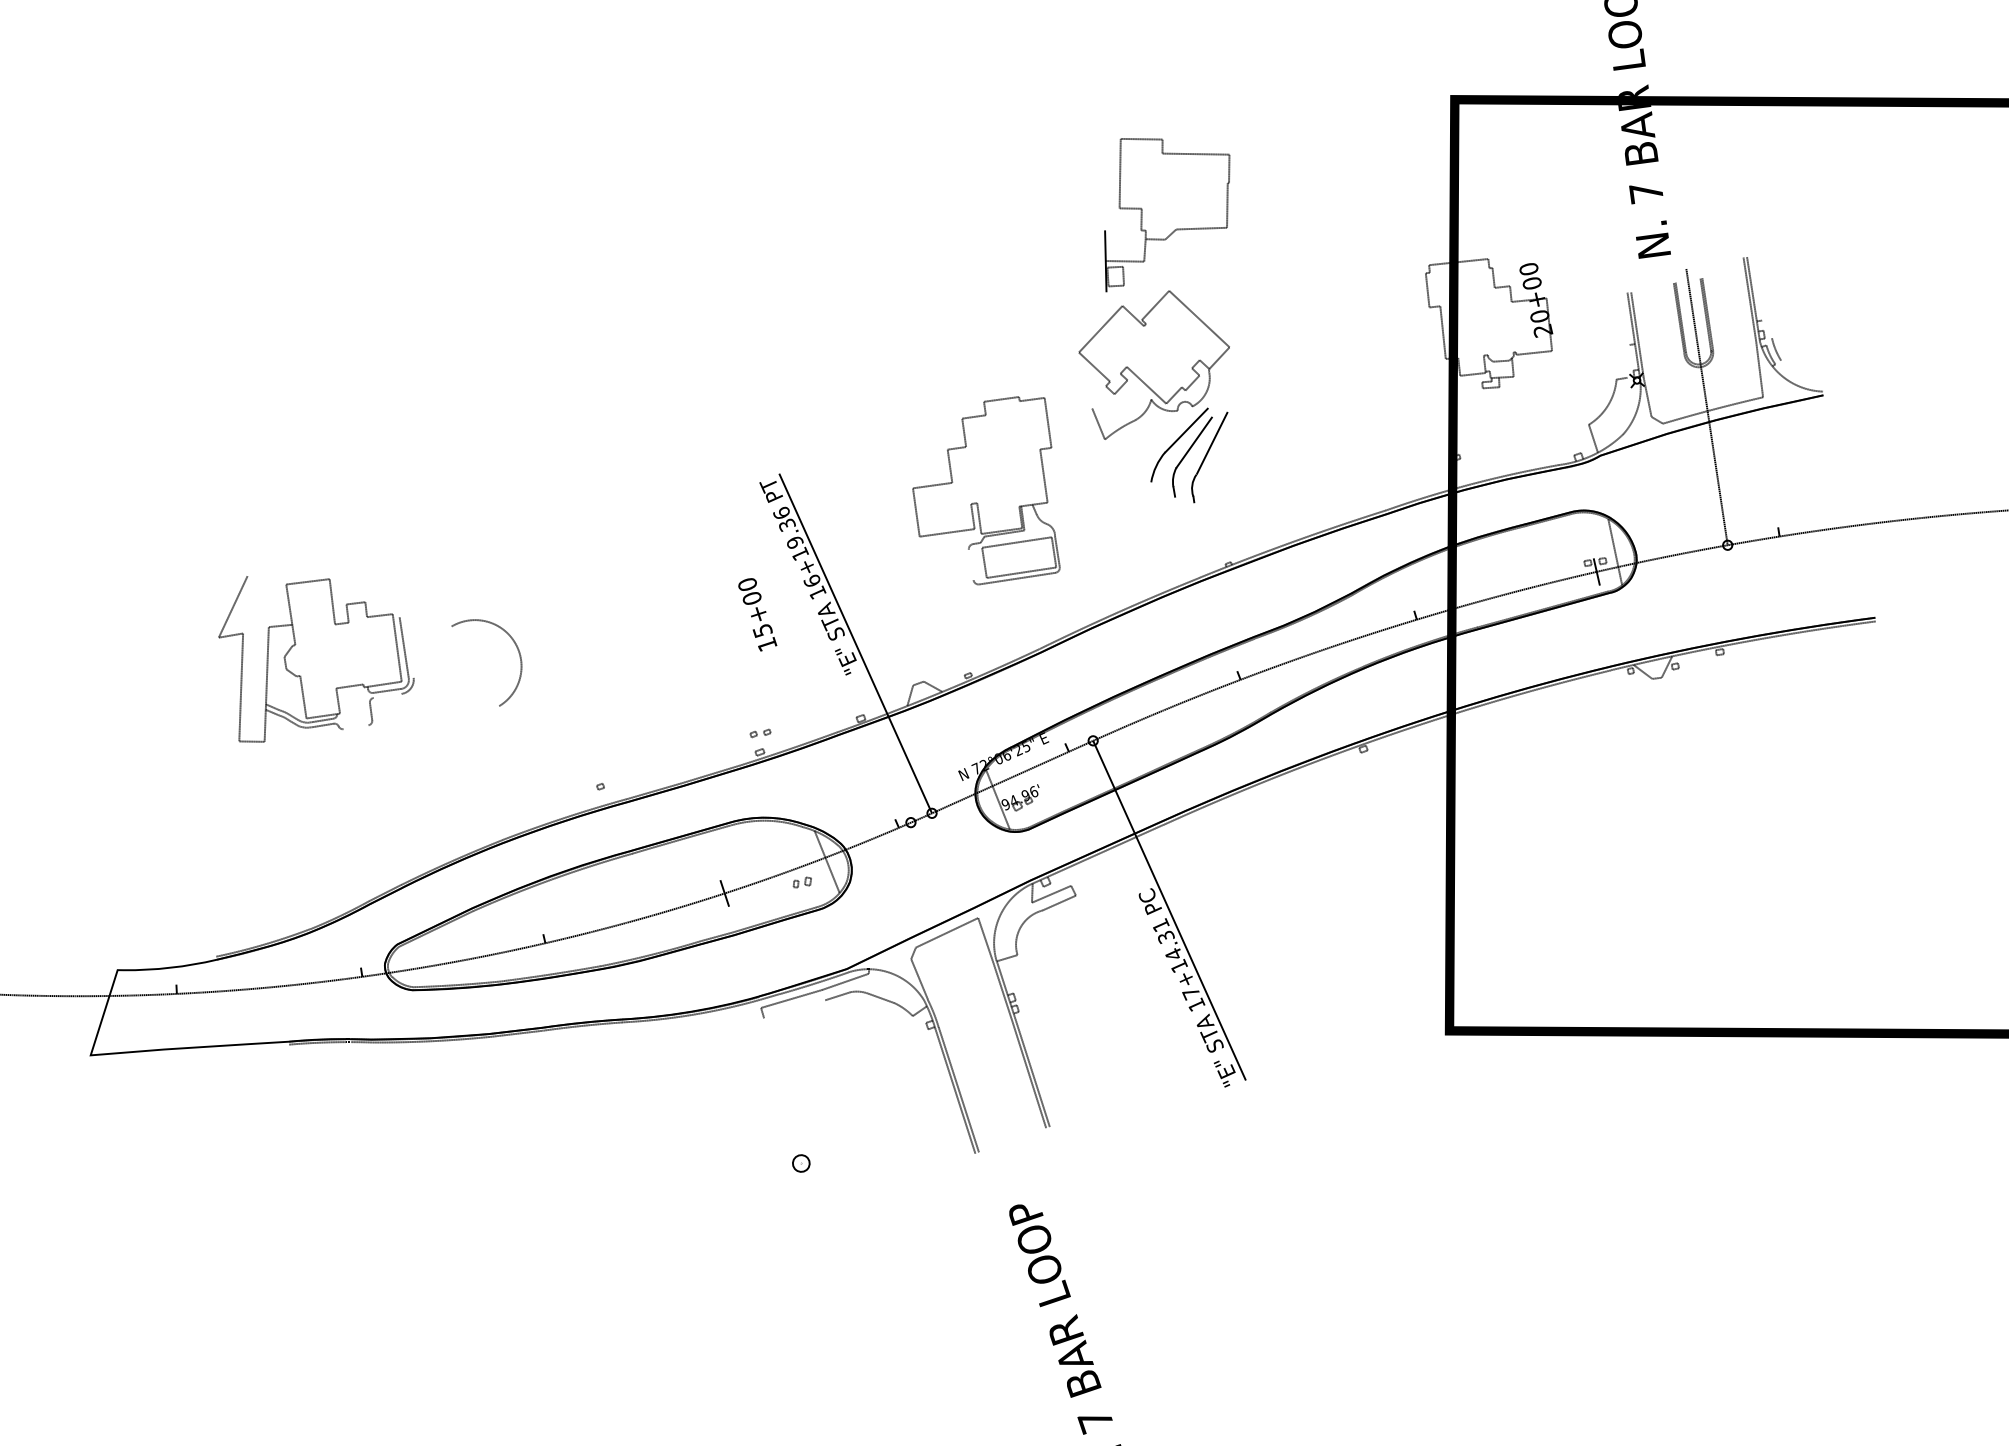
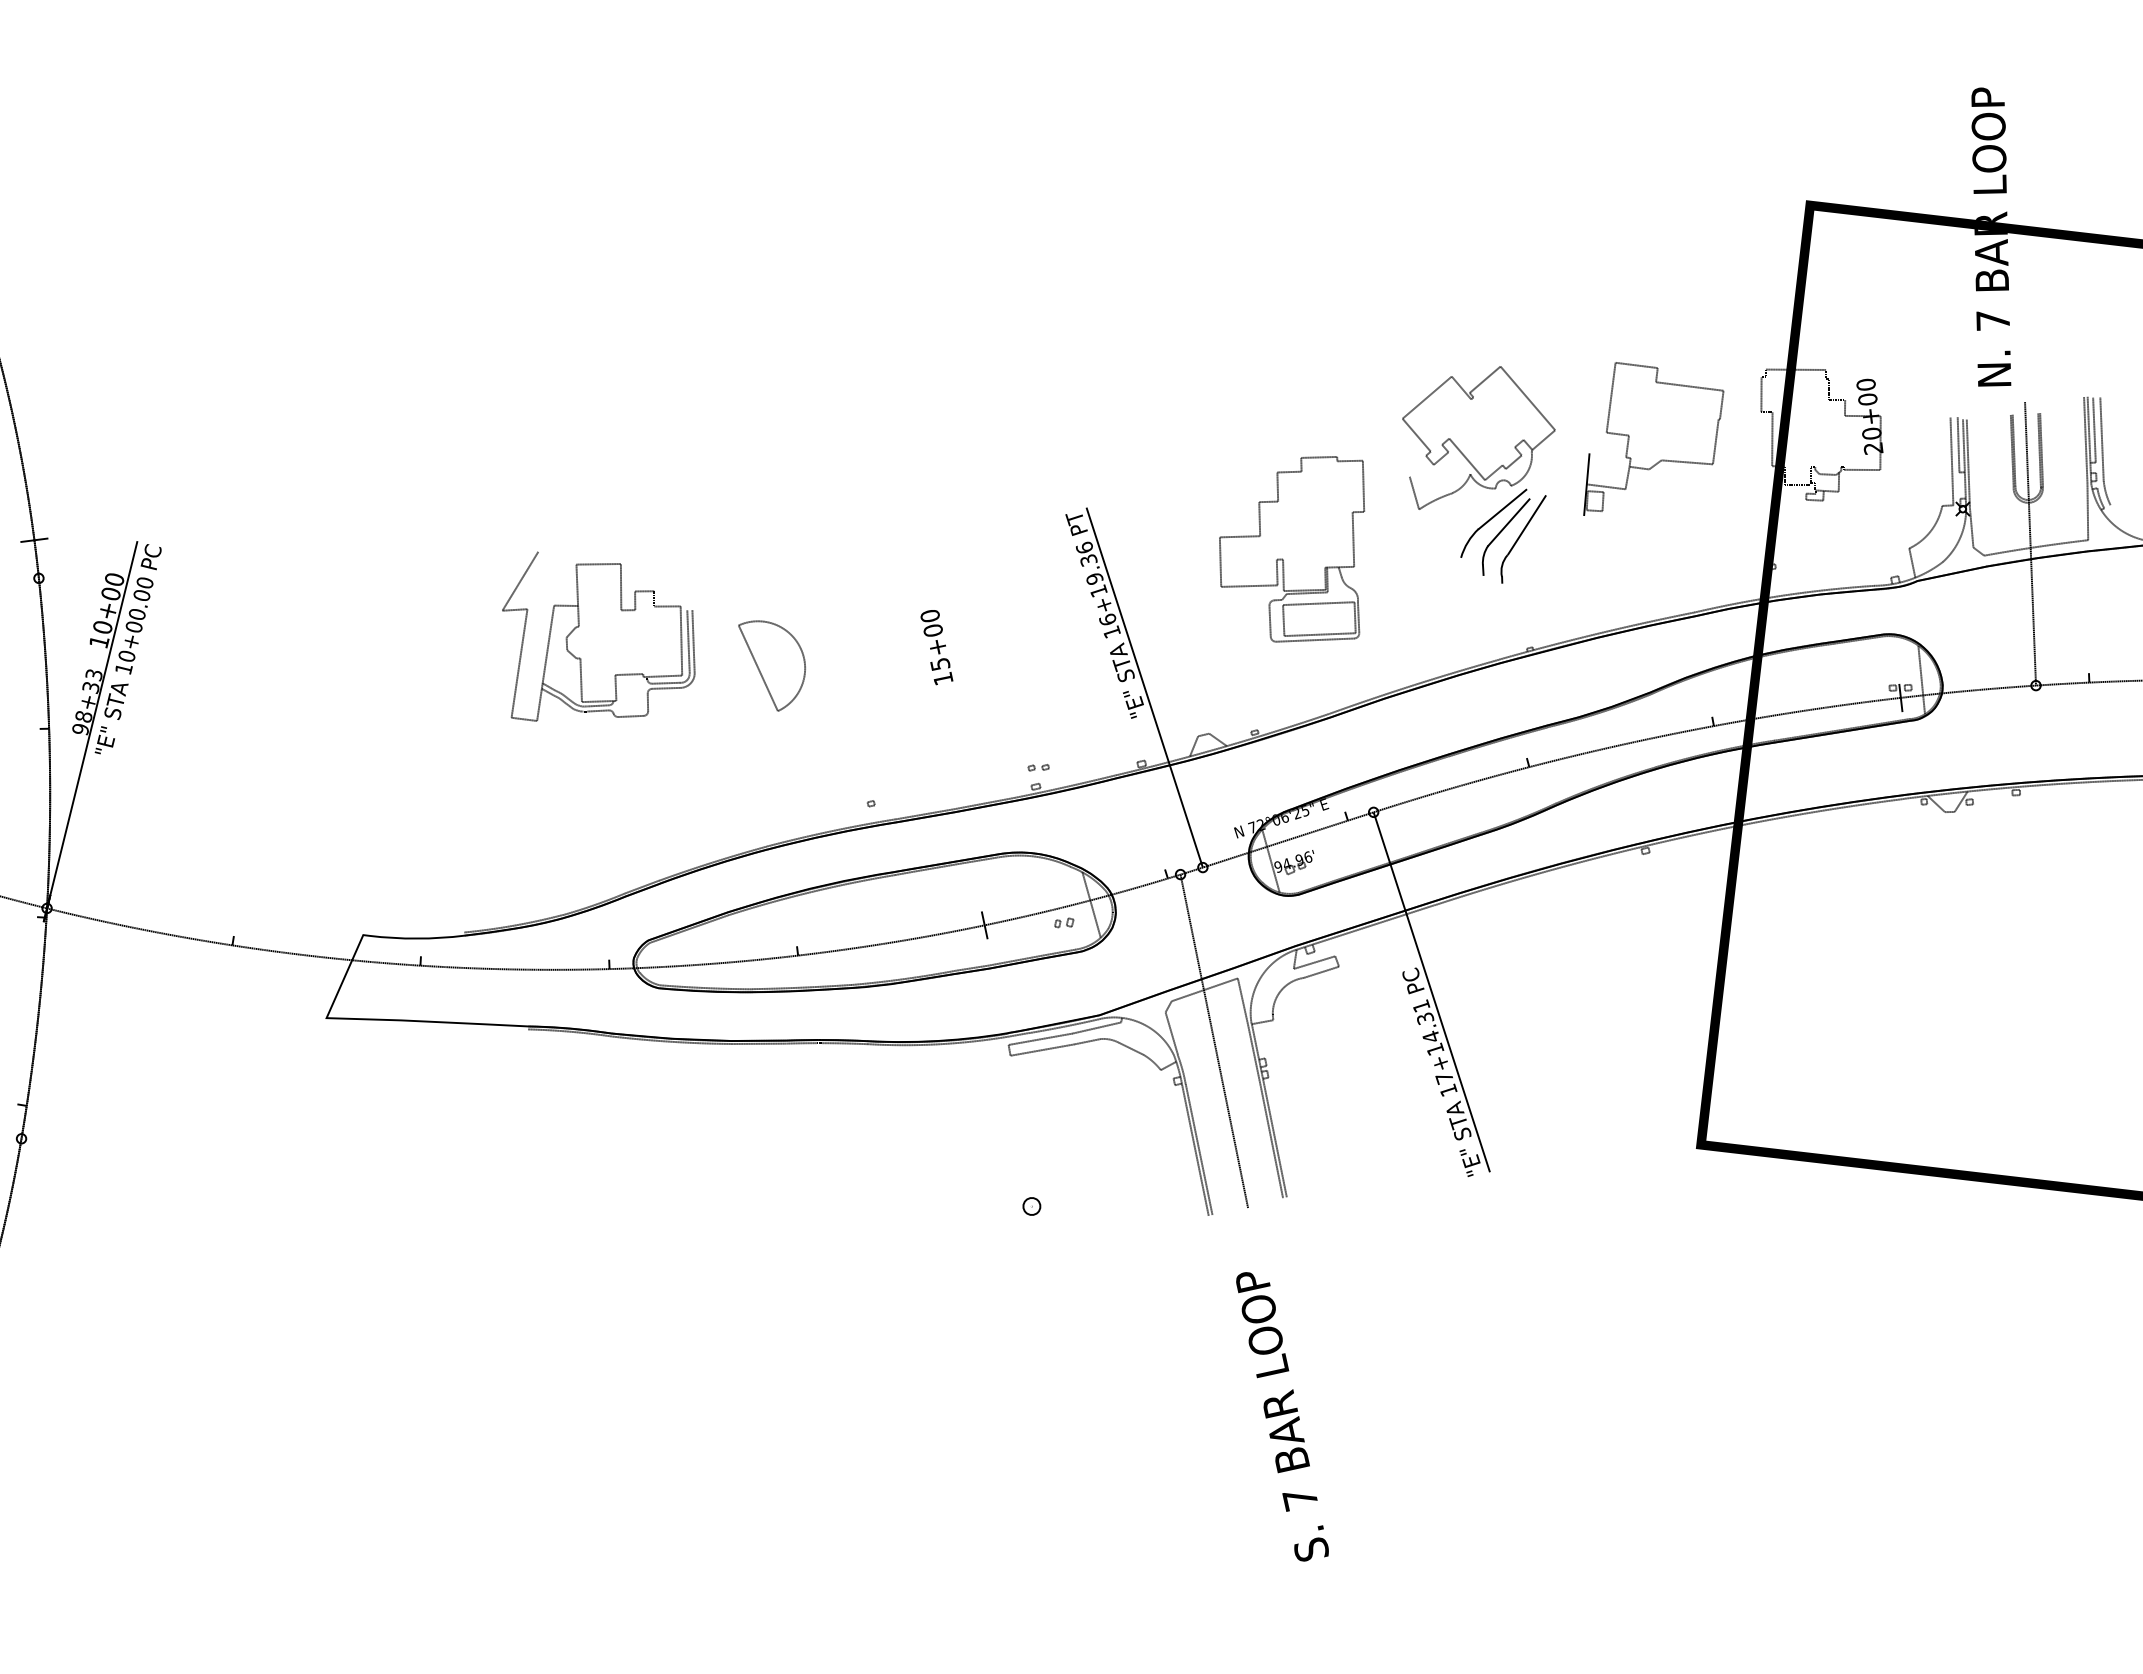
part: (1166, 208) -> (1653, 438), moved
line: (1757, 288) -> (2094, 429), added
line: (1765, 297) -> (2101, 439), added
line: (1625, 317) -> (1958, 444), added
line: (1620, 335) -> (1951, 461), added
line: (970, 564) -> (1269, 620), added
text: (757, 614) -> (936, 647), moved
line: (408, 646) -> (693, 640), added
line: (474, 666) -> (757, 668), added
line: (386, 695) -> (665, 687), added
line: (355, 727) -> (630, 716), added
line: (962, 982) -> (1214, 1041), added
line: (794, 1008) -> (1042, 1049), added

